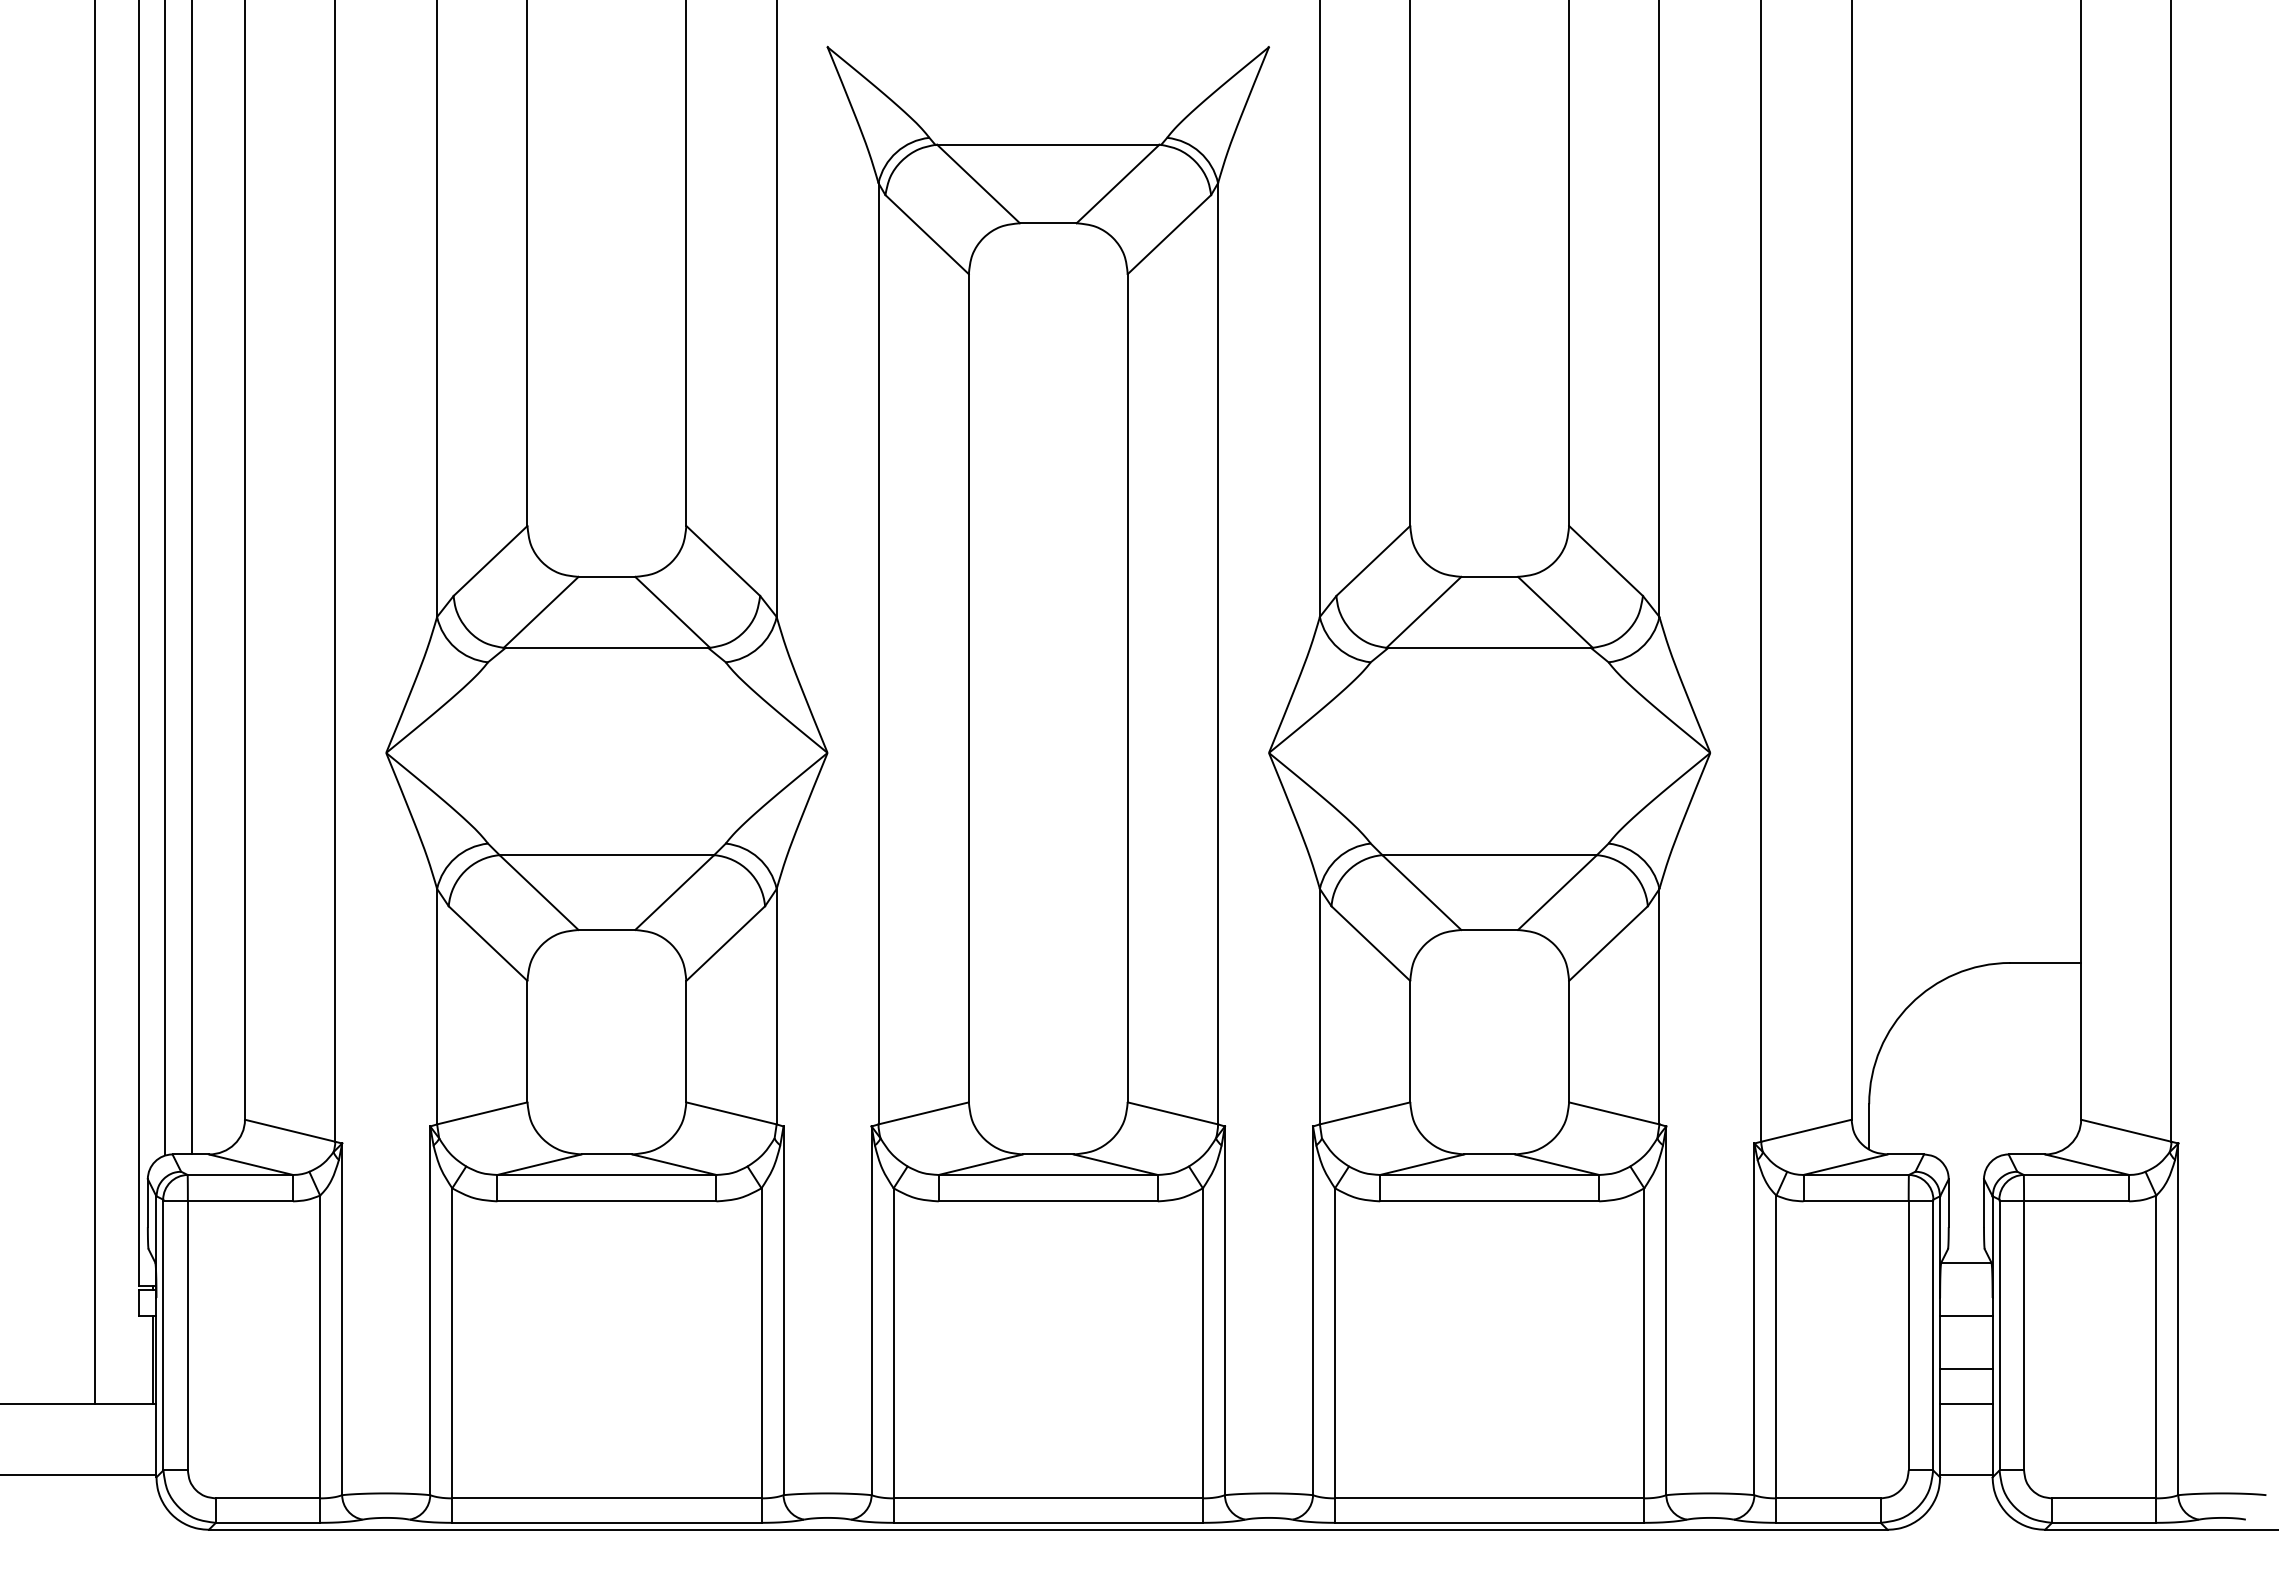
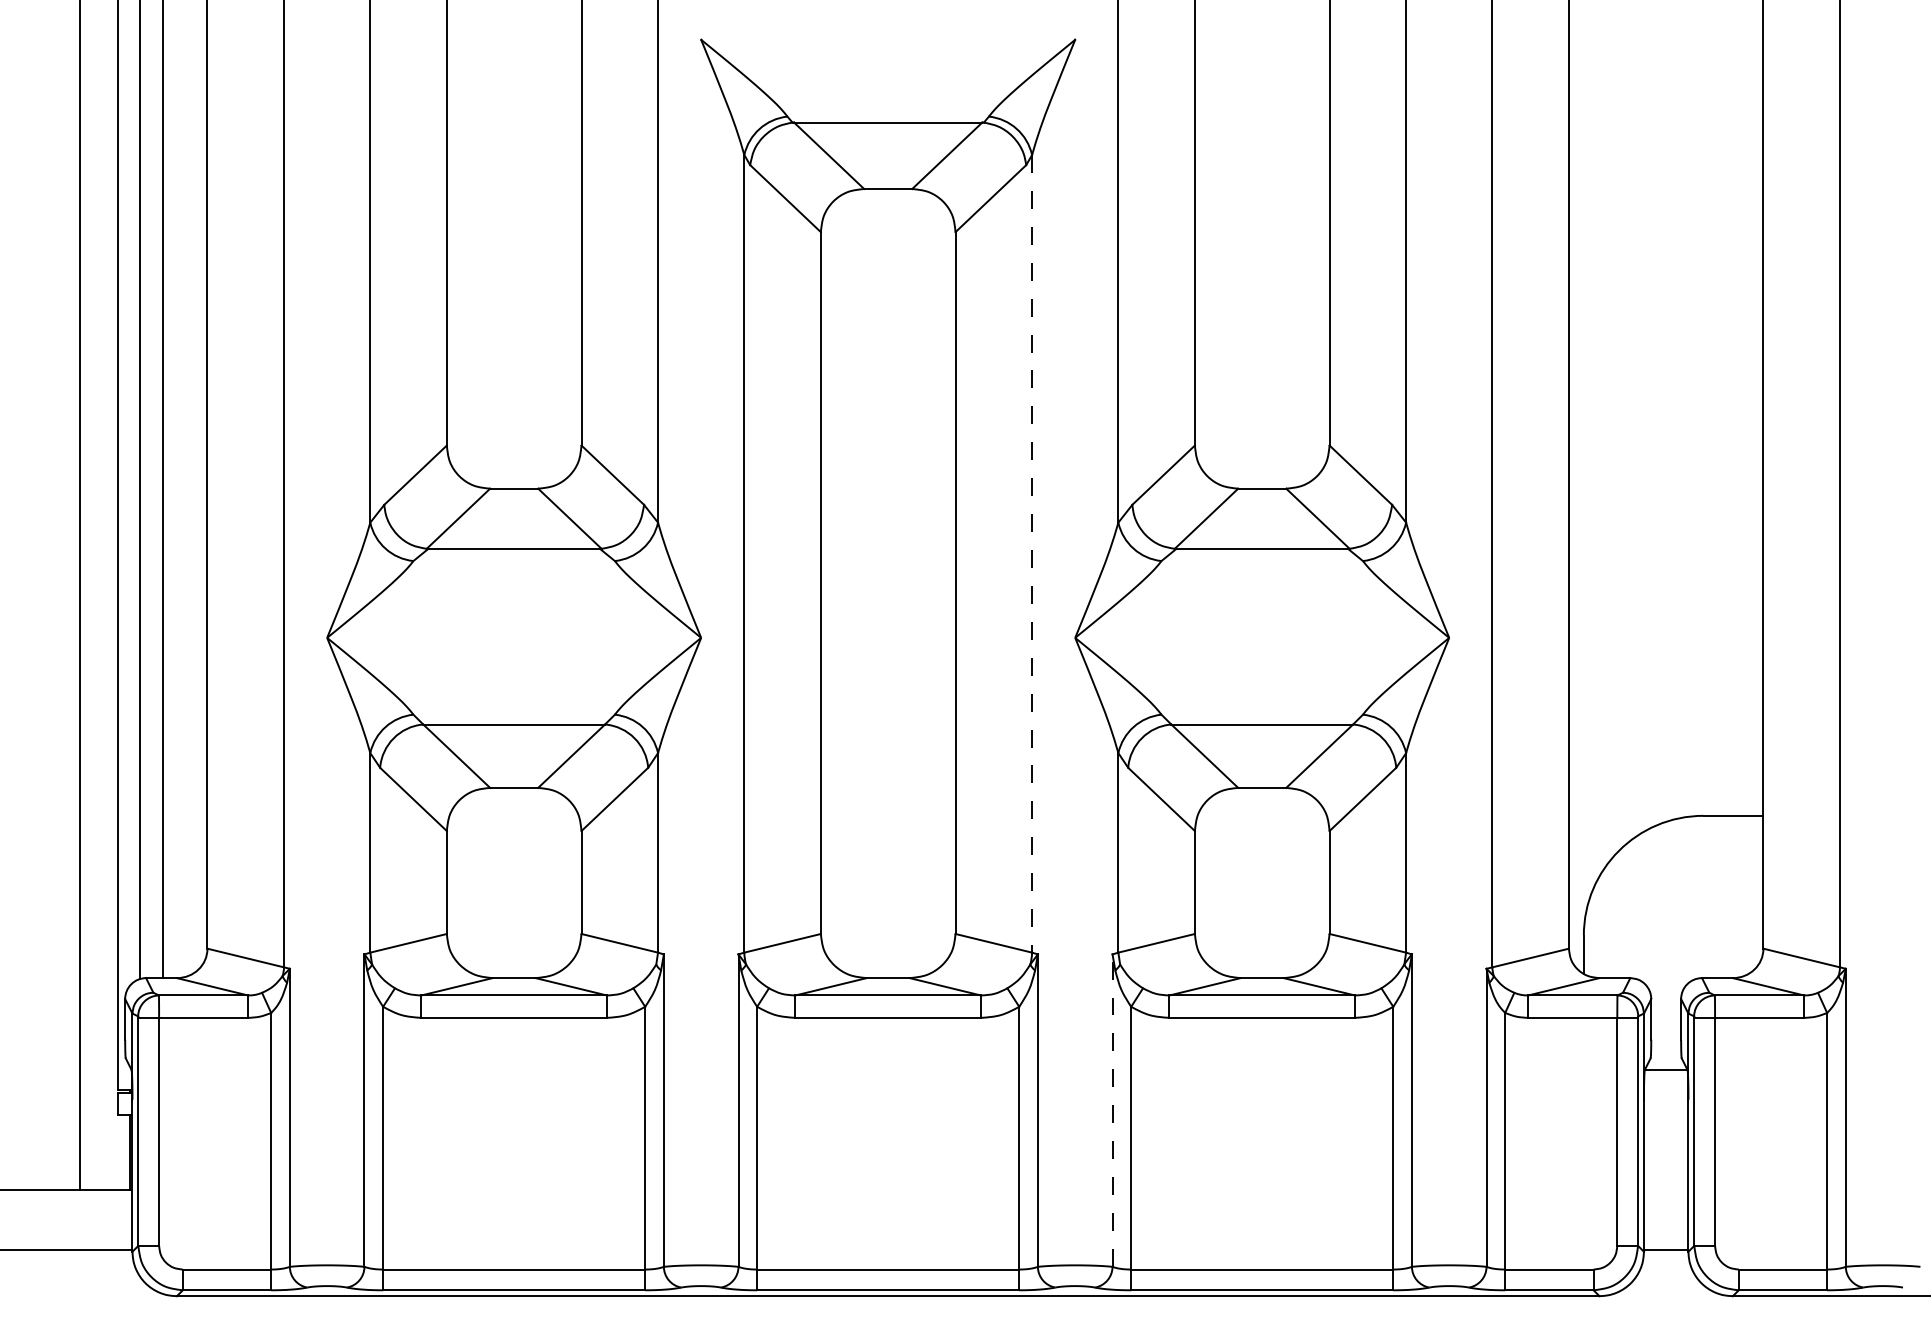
line: (1218, 653) -> (1032, 553), solid -> dashed
line: (1313, 1310) -> (1112, 1110), solid -> dashed
line: (1966, 1316) -> (1666, 1115), removed
line: (1966, 1369) -> (1666, 1160), removed
line: (1966, 1404) -> (1666, 1189), removed

